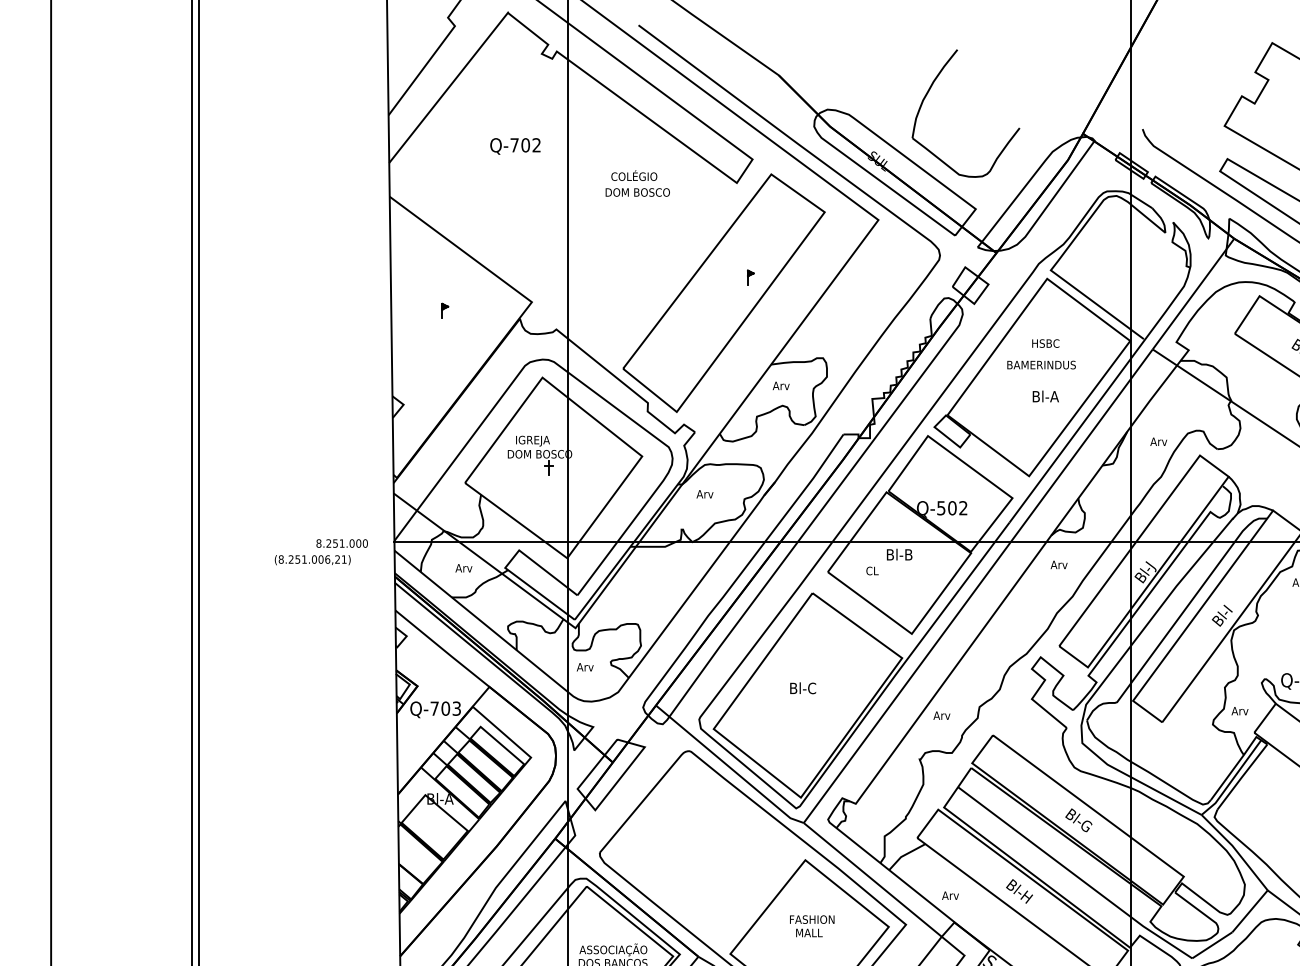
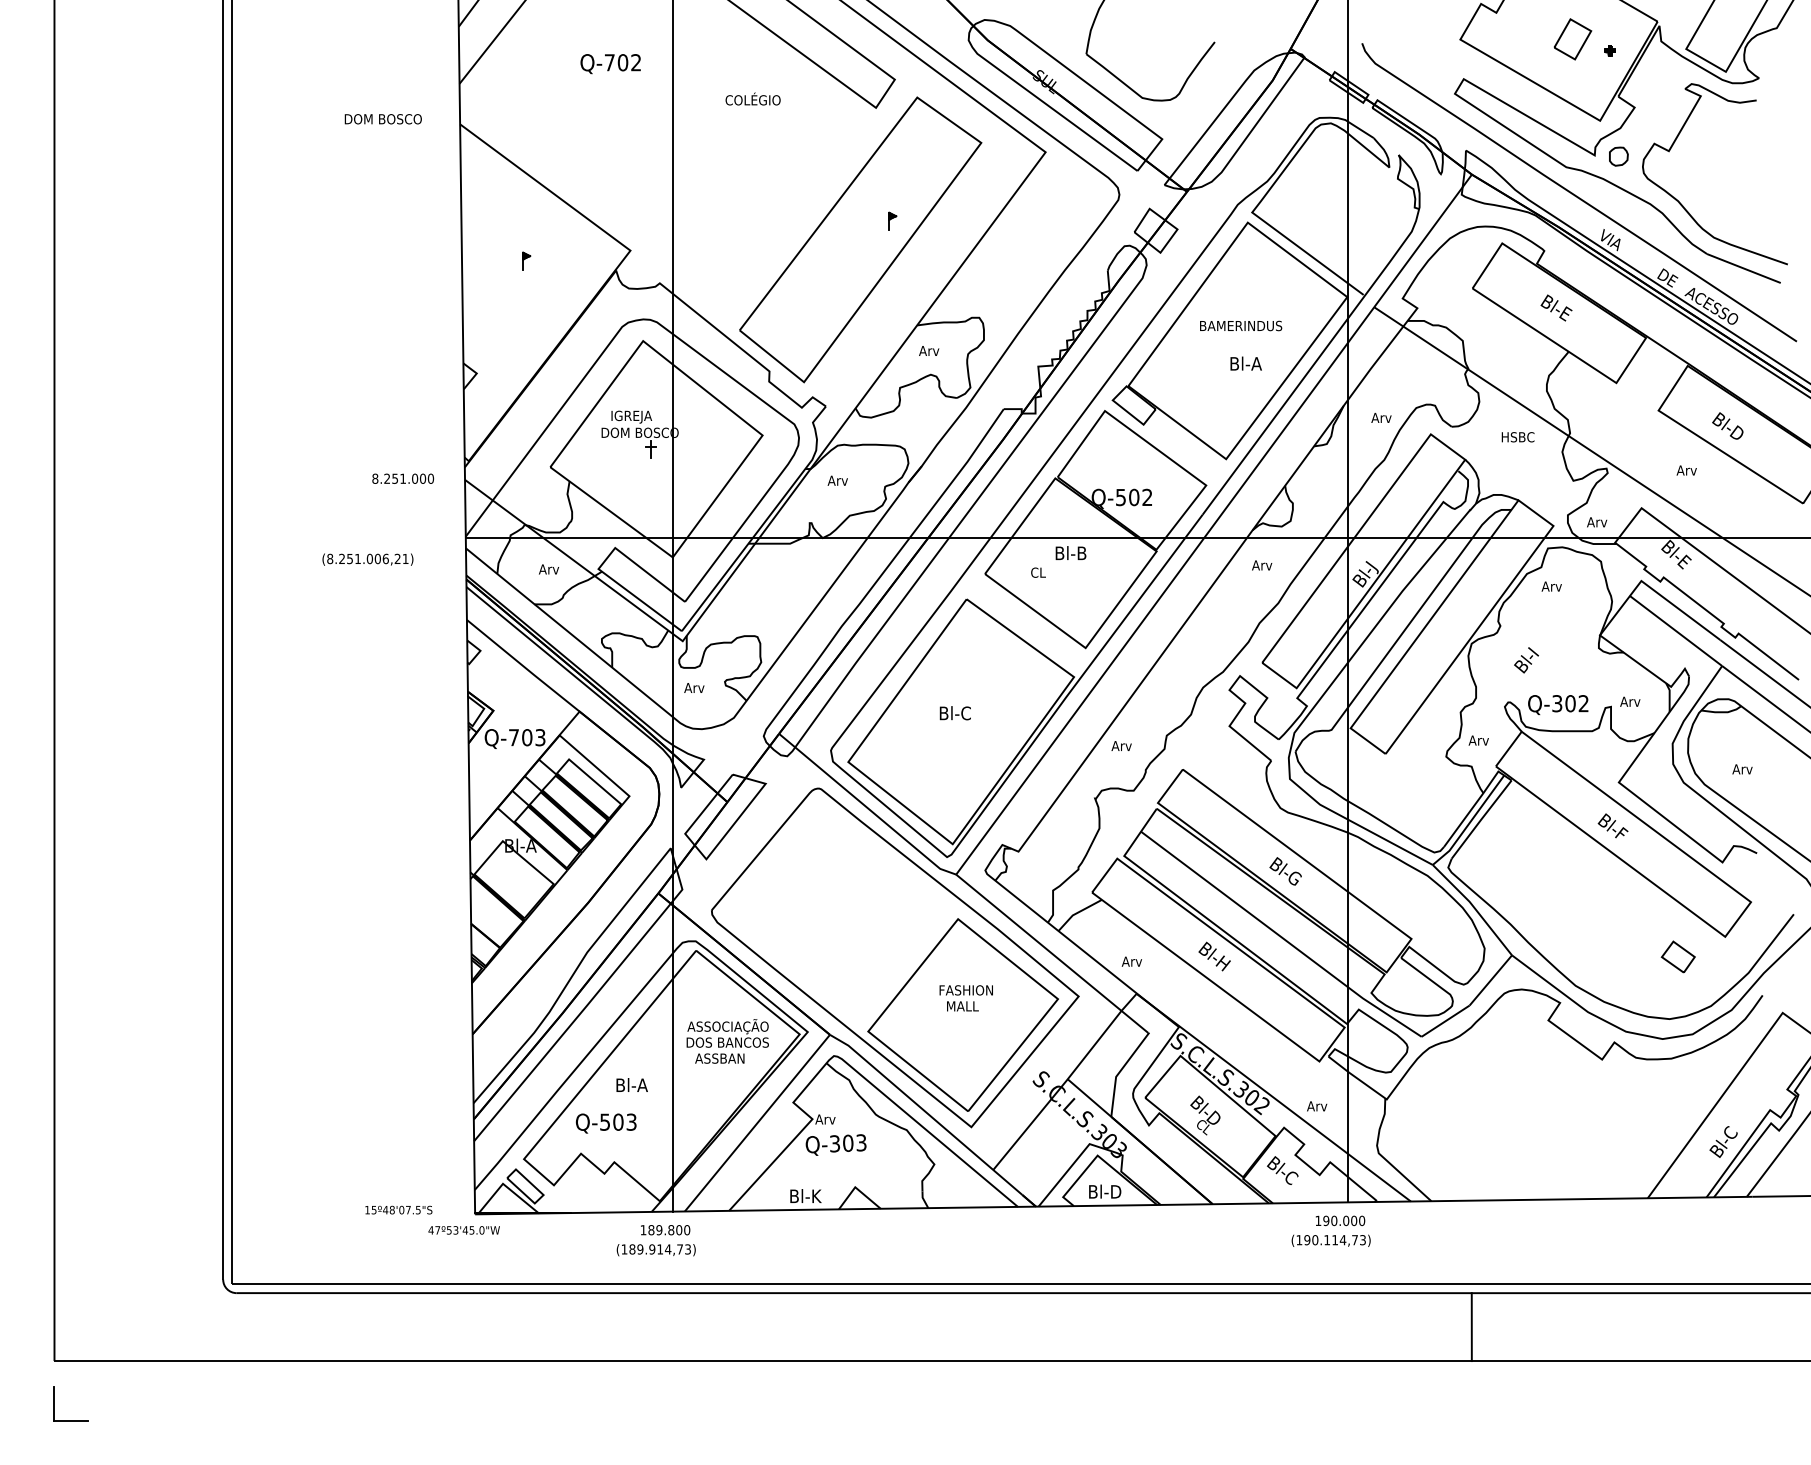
text: (637, 192) -> (382, 119), moved
text: (1045, 343) -> (1517, 437), moved
text: (342, 543) -> (403, 478), moved
text: (1222, 615) -> (1526, 660), moved

